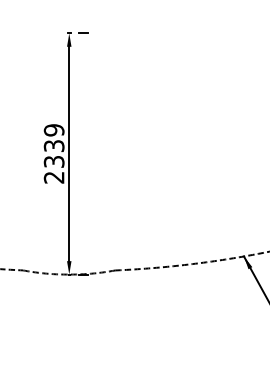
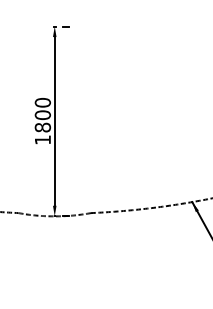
text: (53, 153) -> (42, 121), 2339 -> 1800

